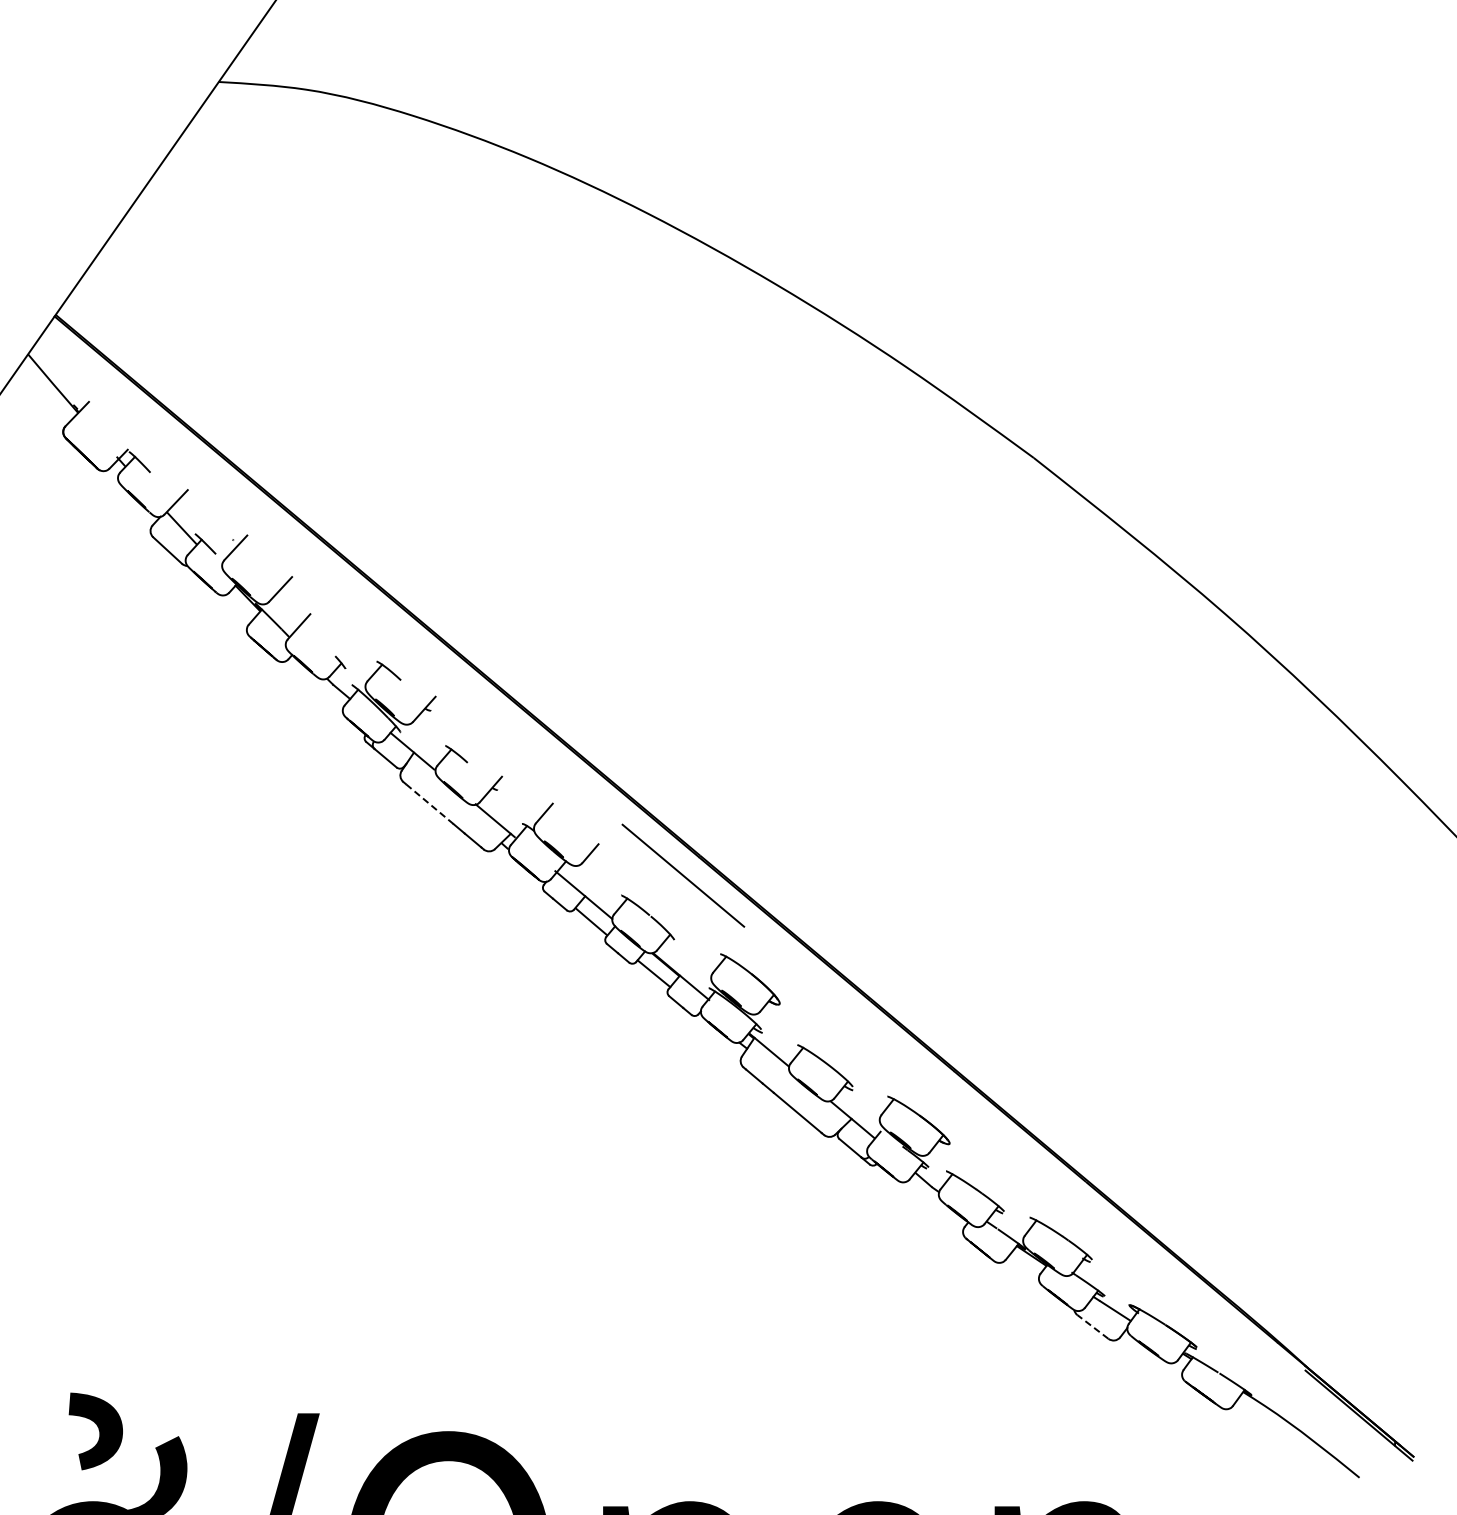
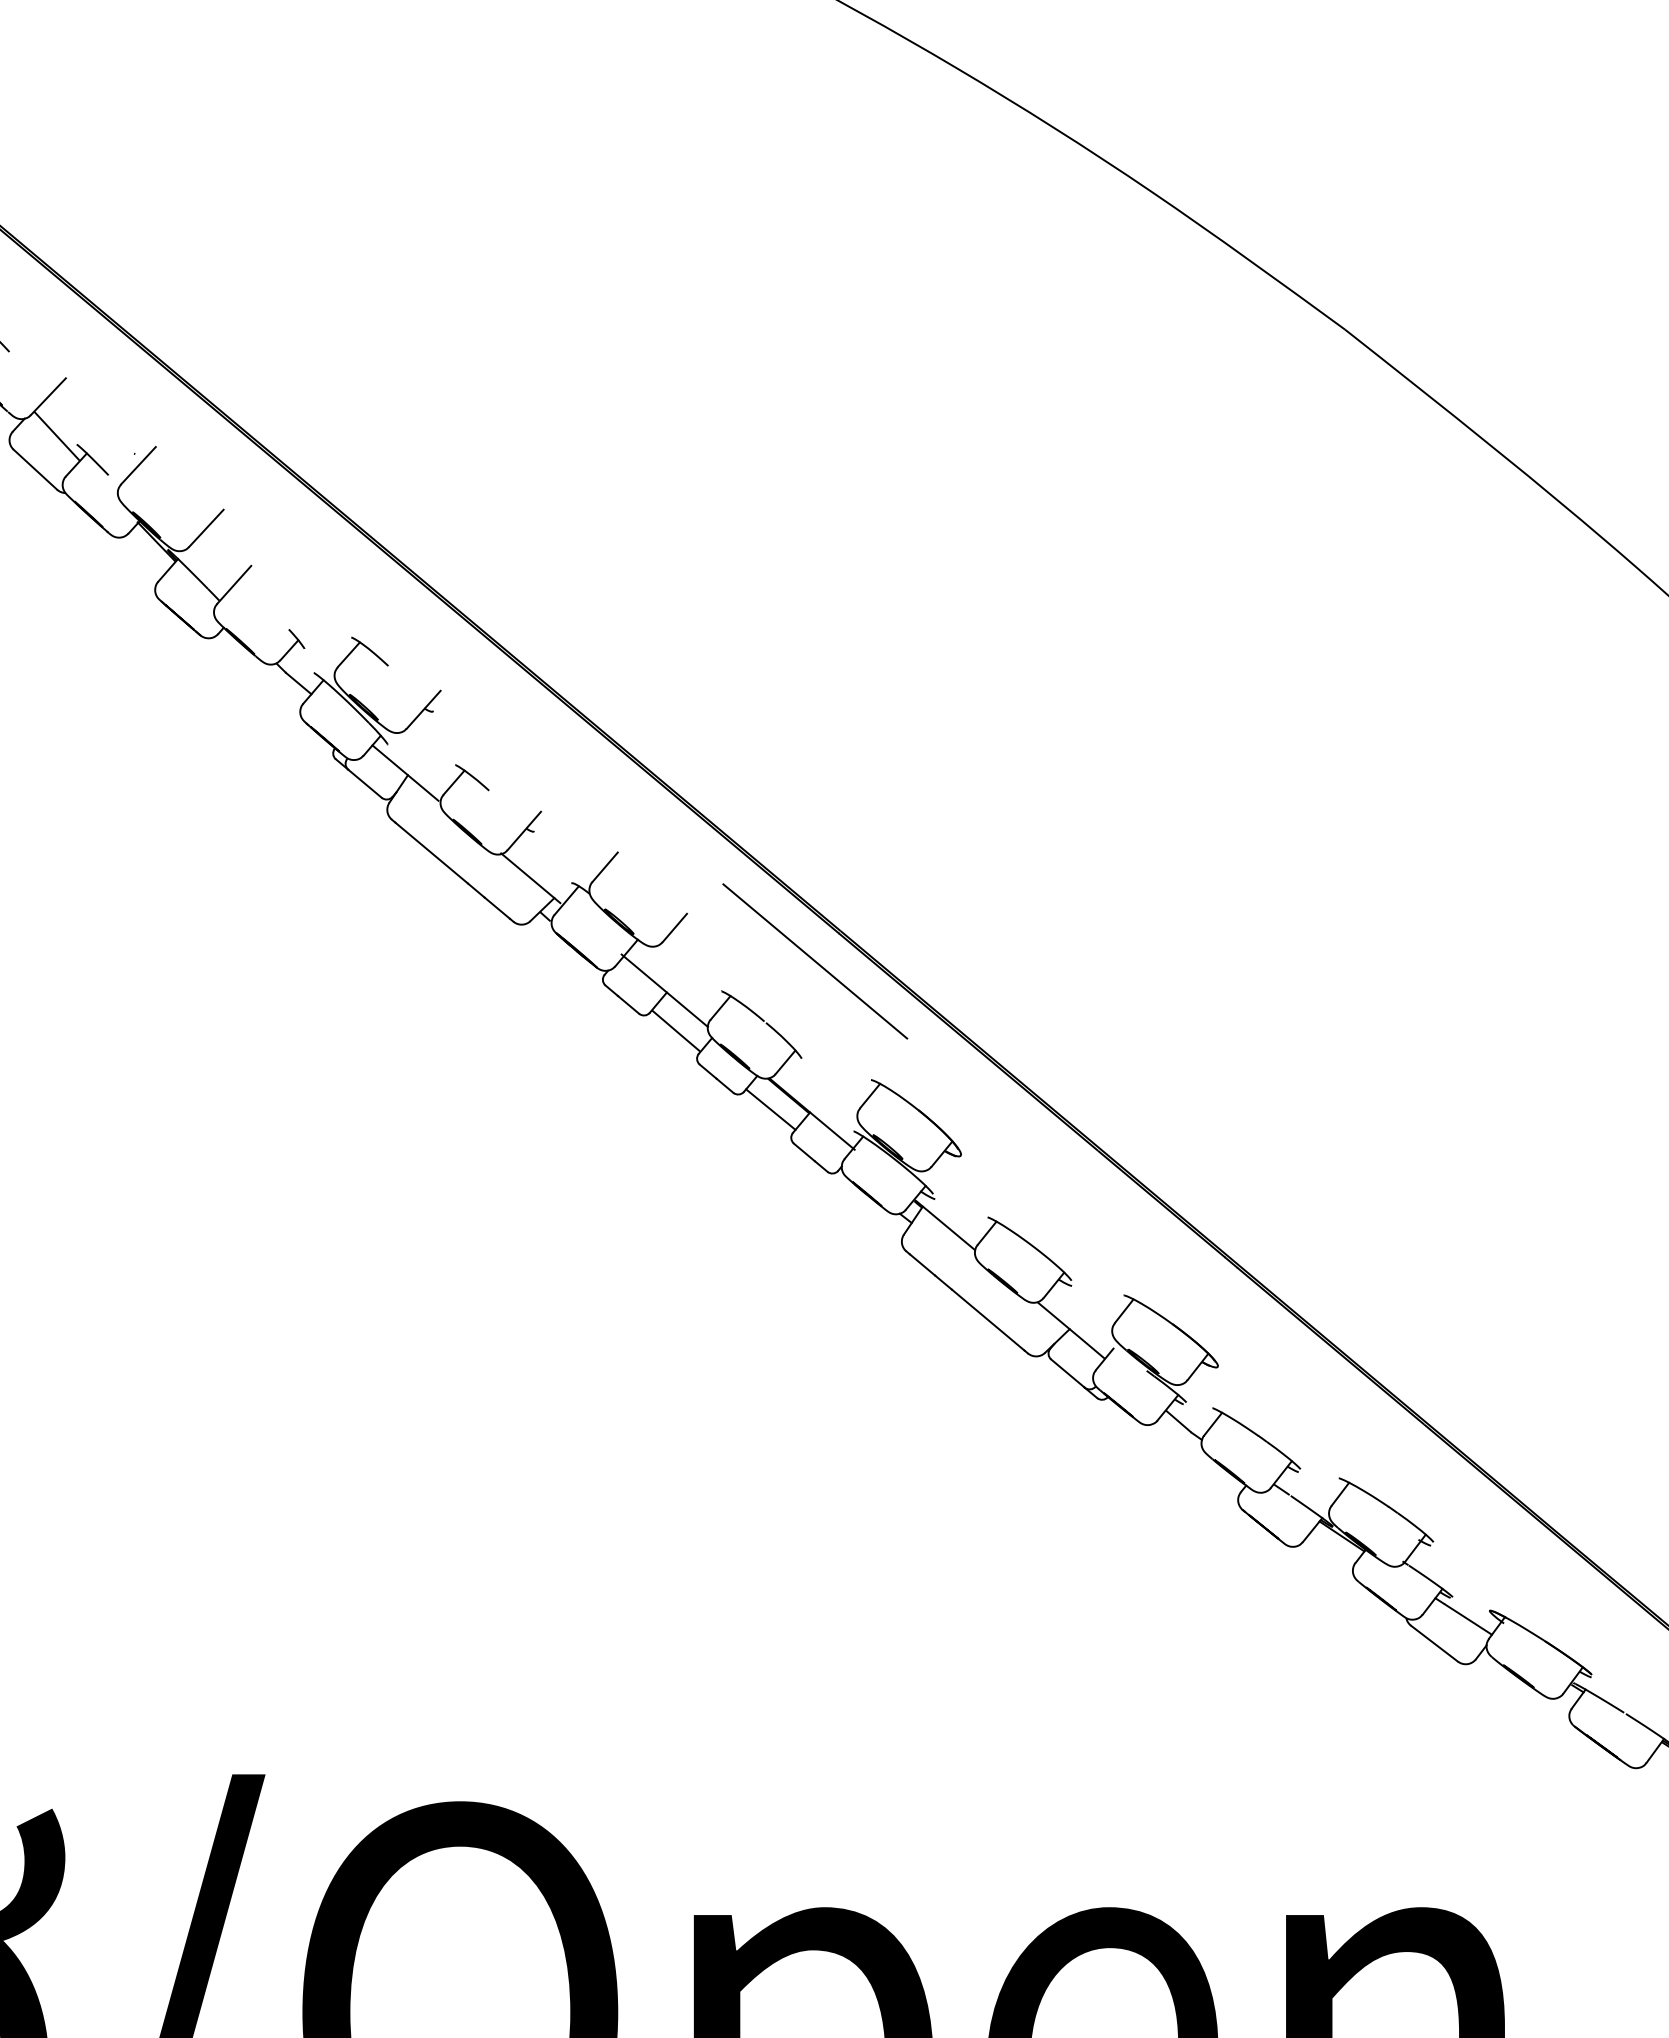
line: (429, 803) -> (431, 852), dashed -> solid
line: (1092, 1326) -> (1433, 1643), dashed -> solid

